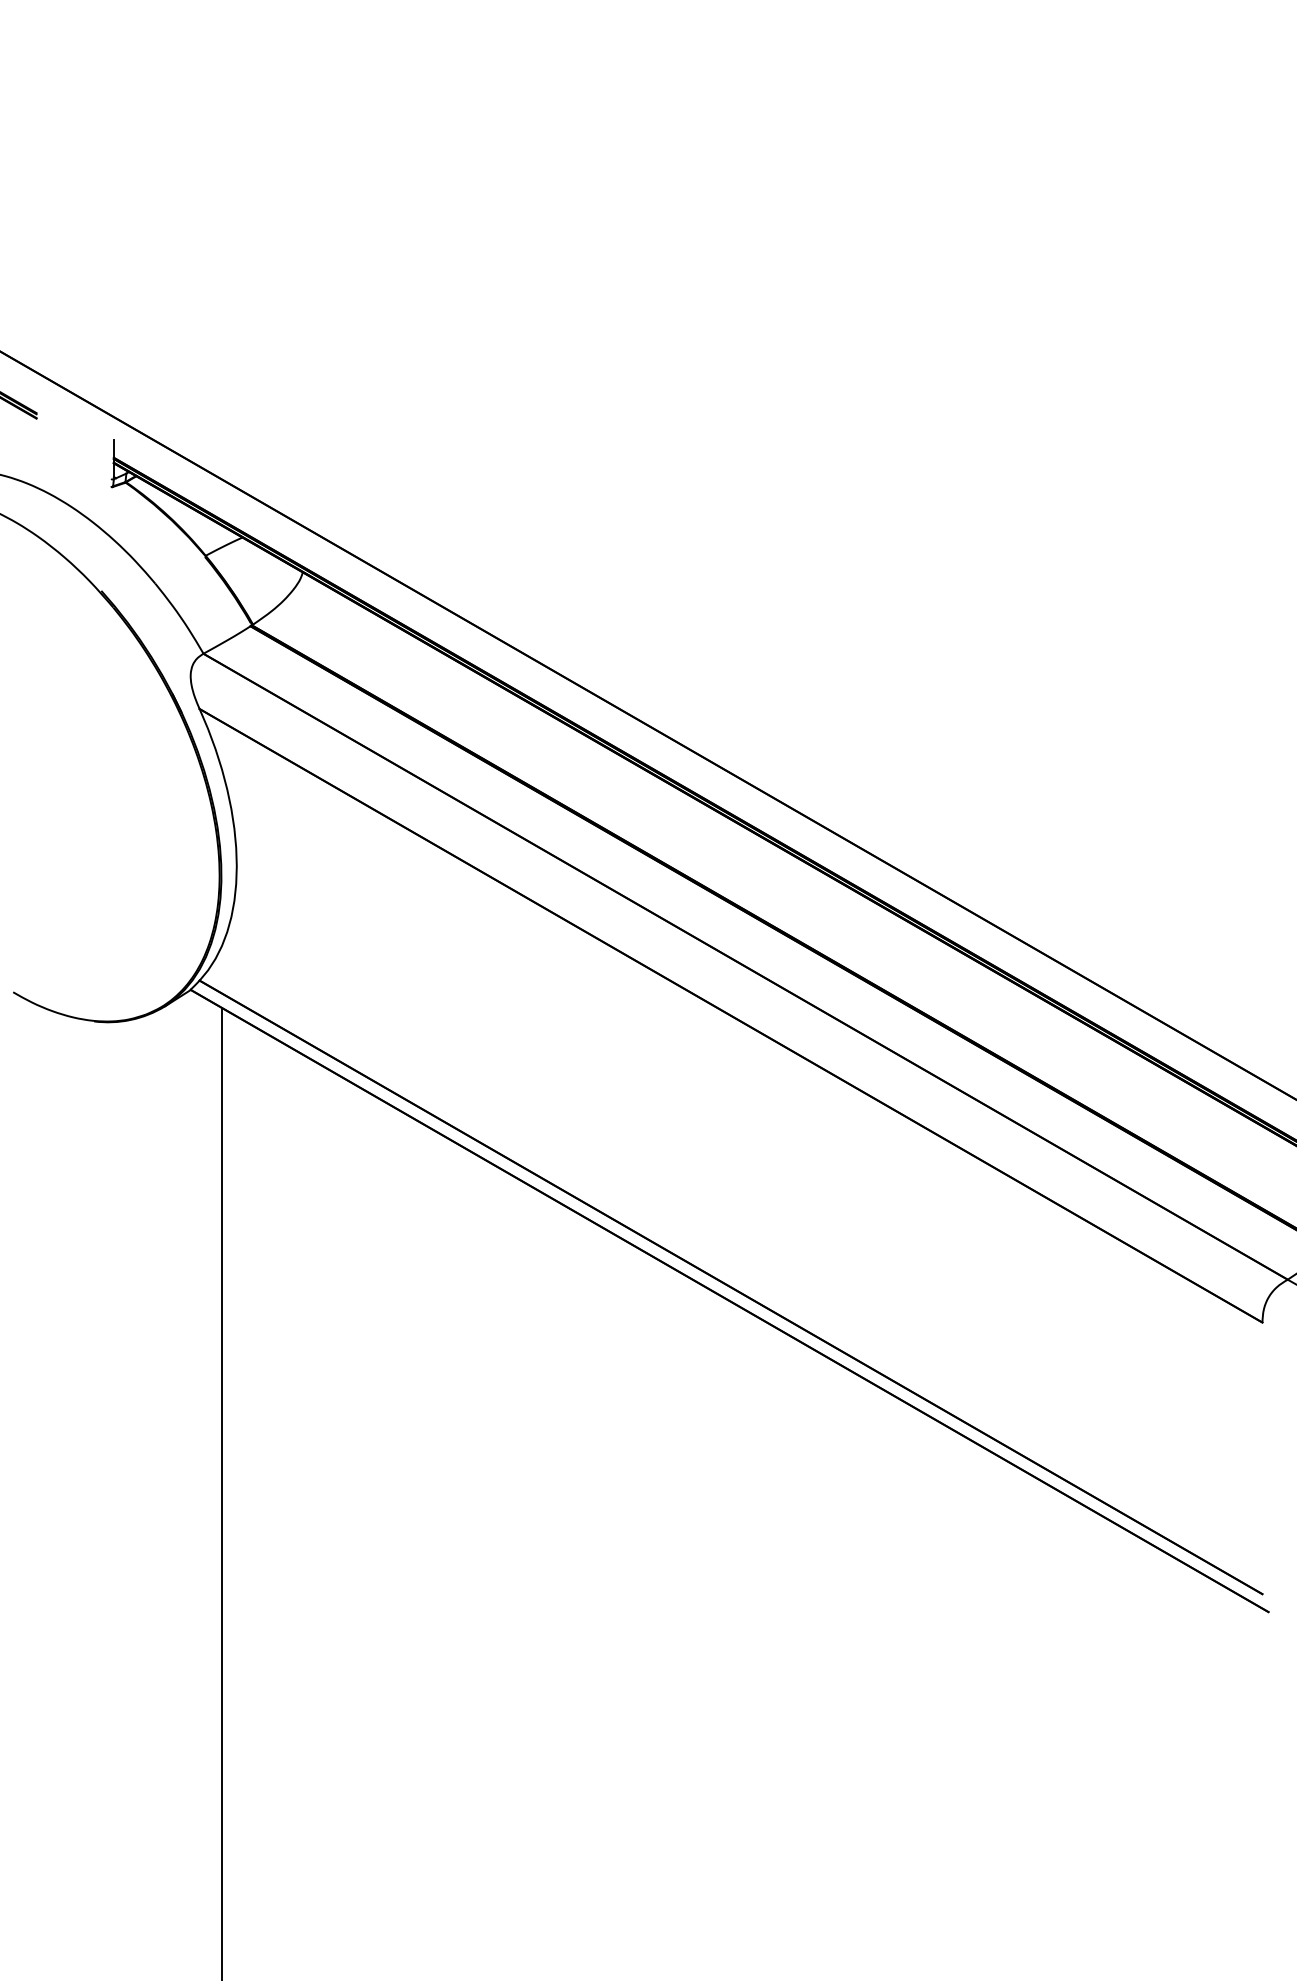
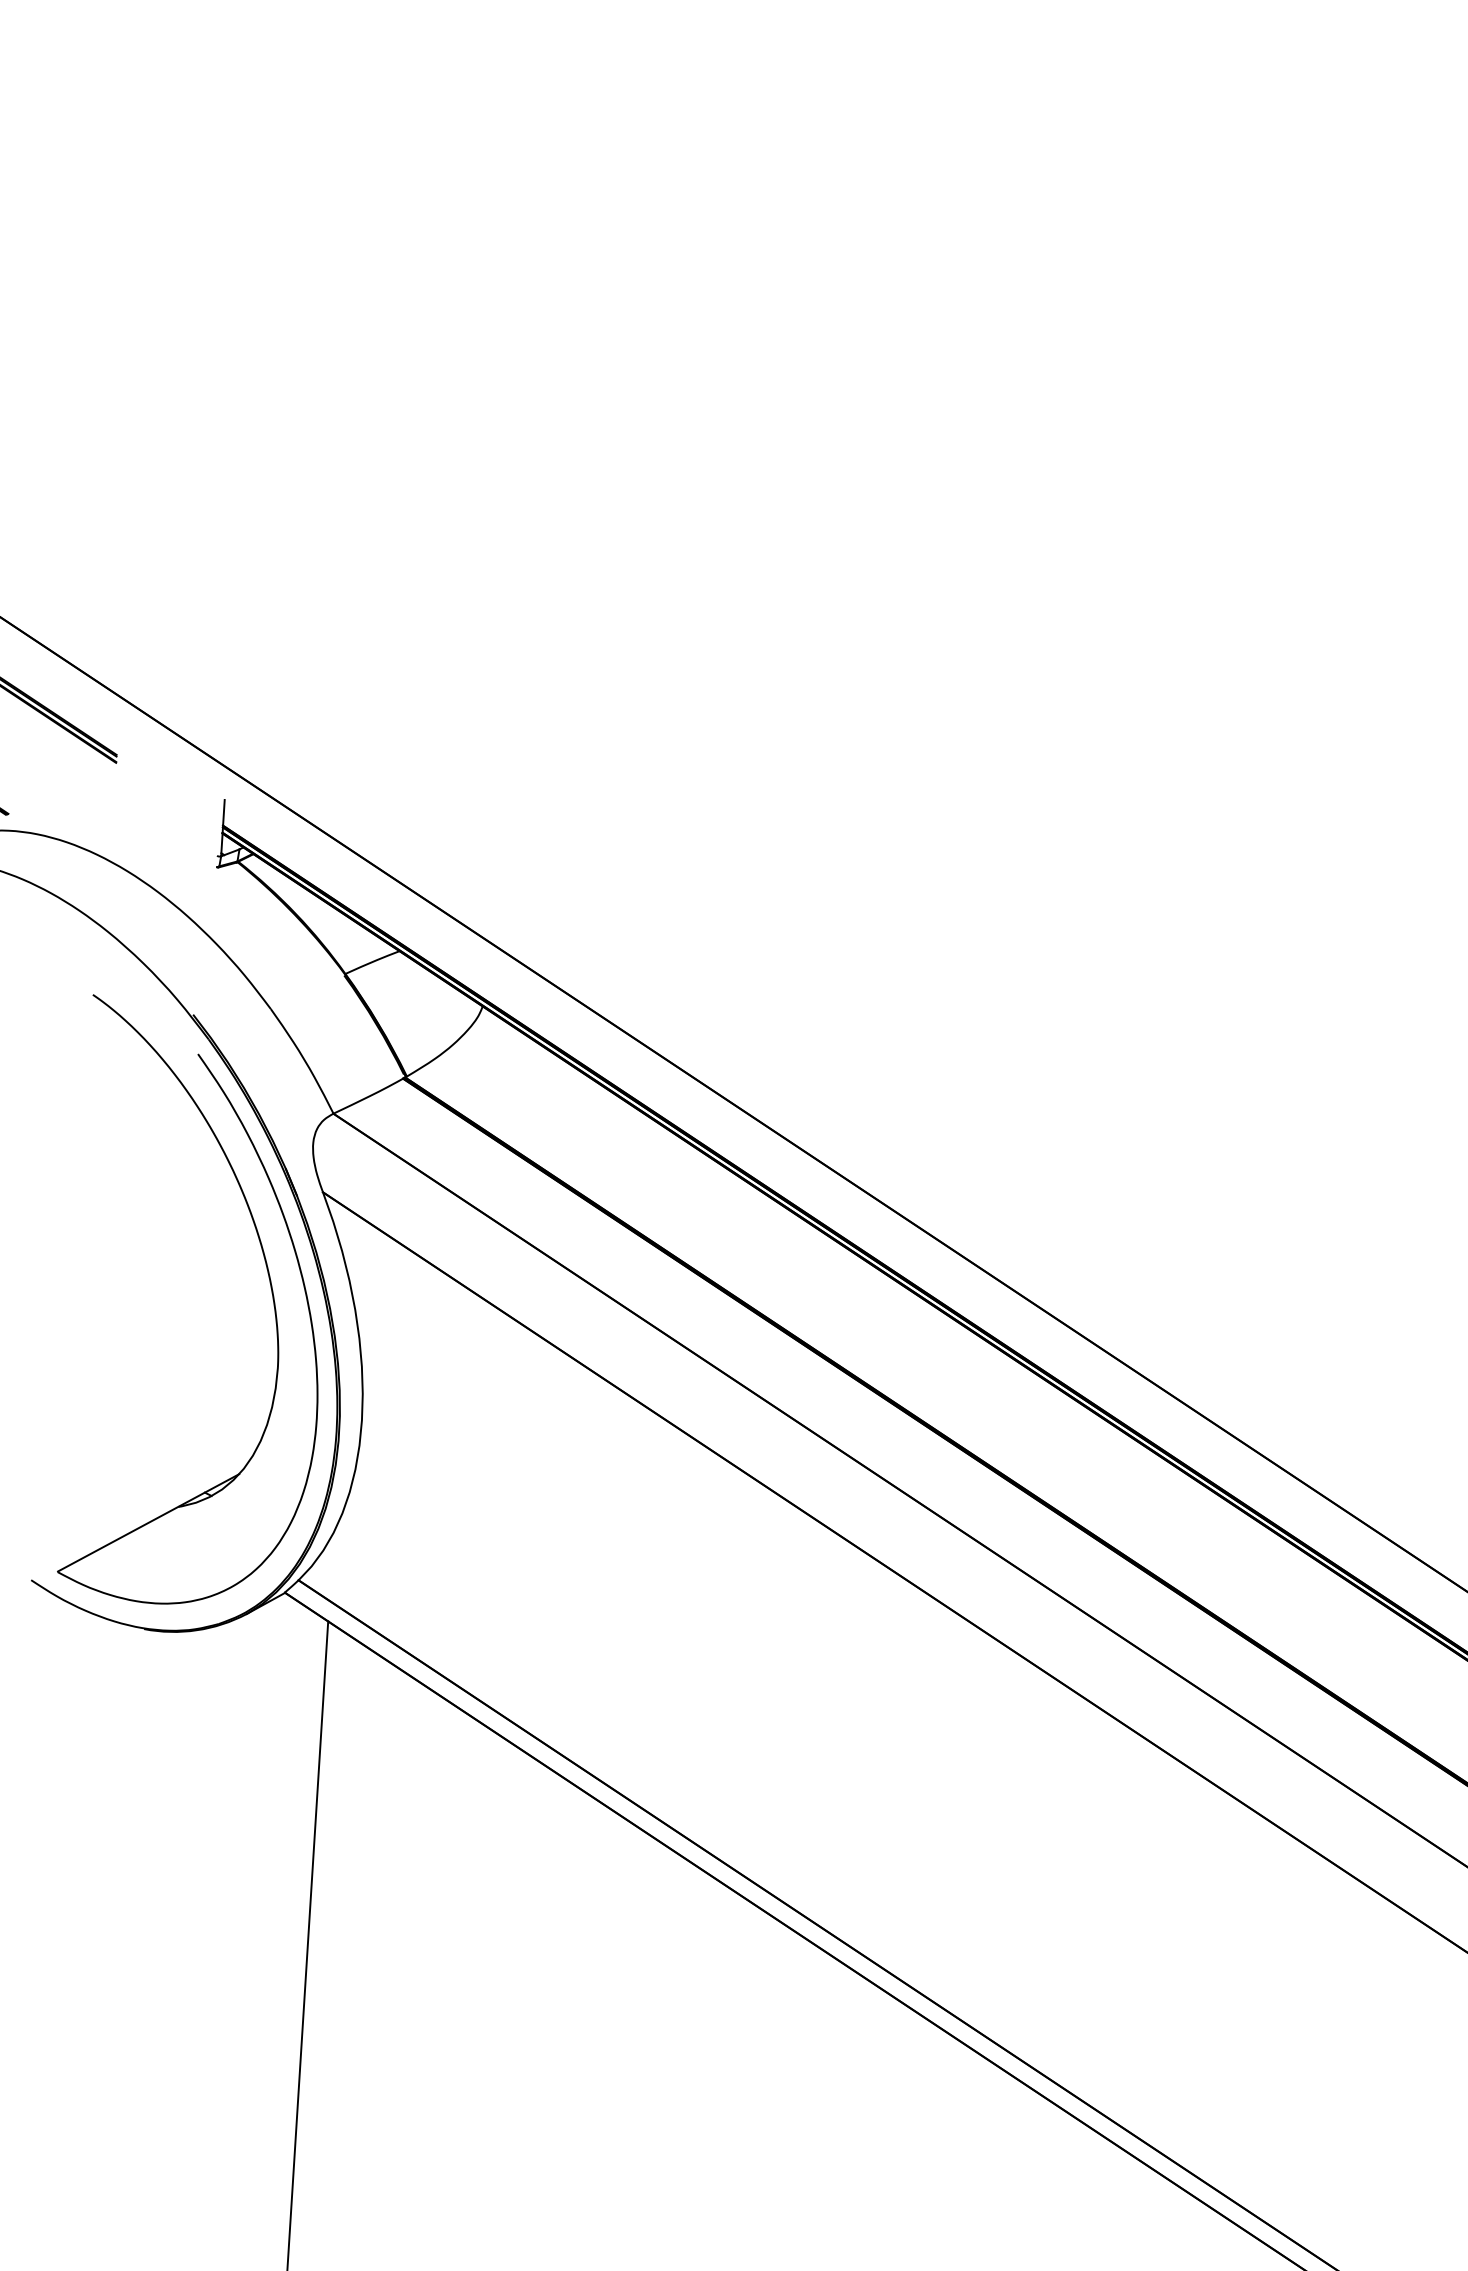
part: (167, 780) -> (270, 1291), added

